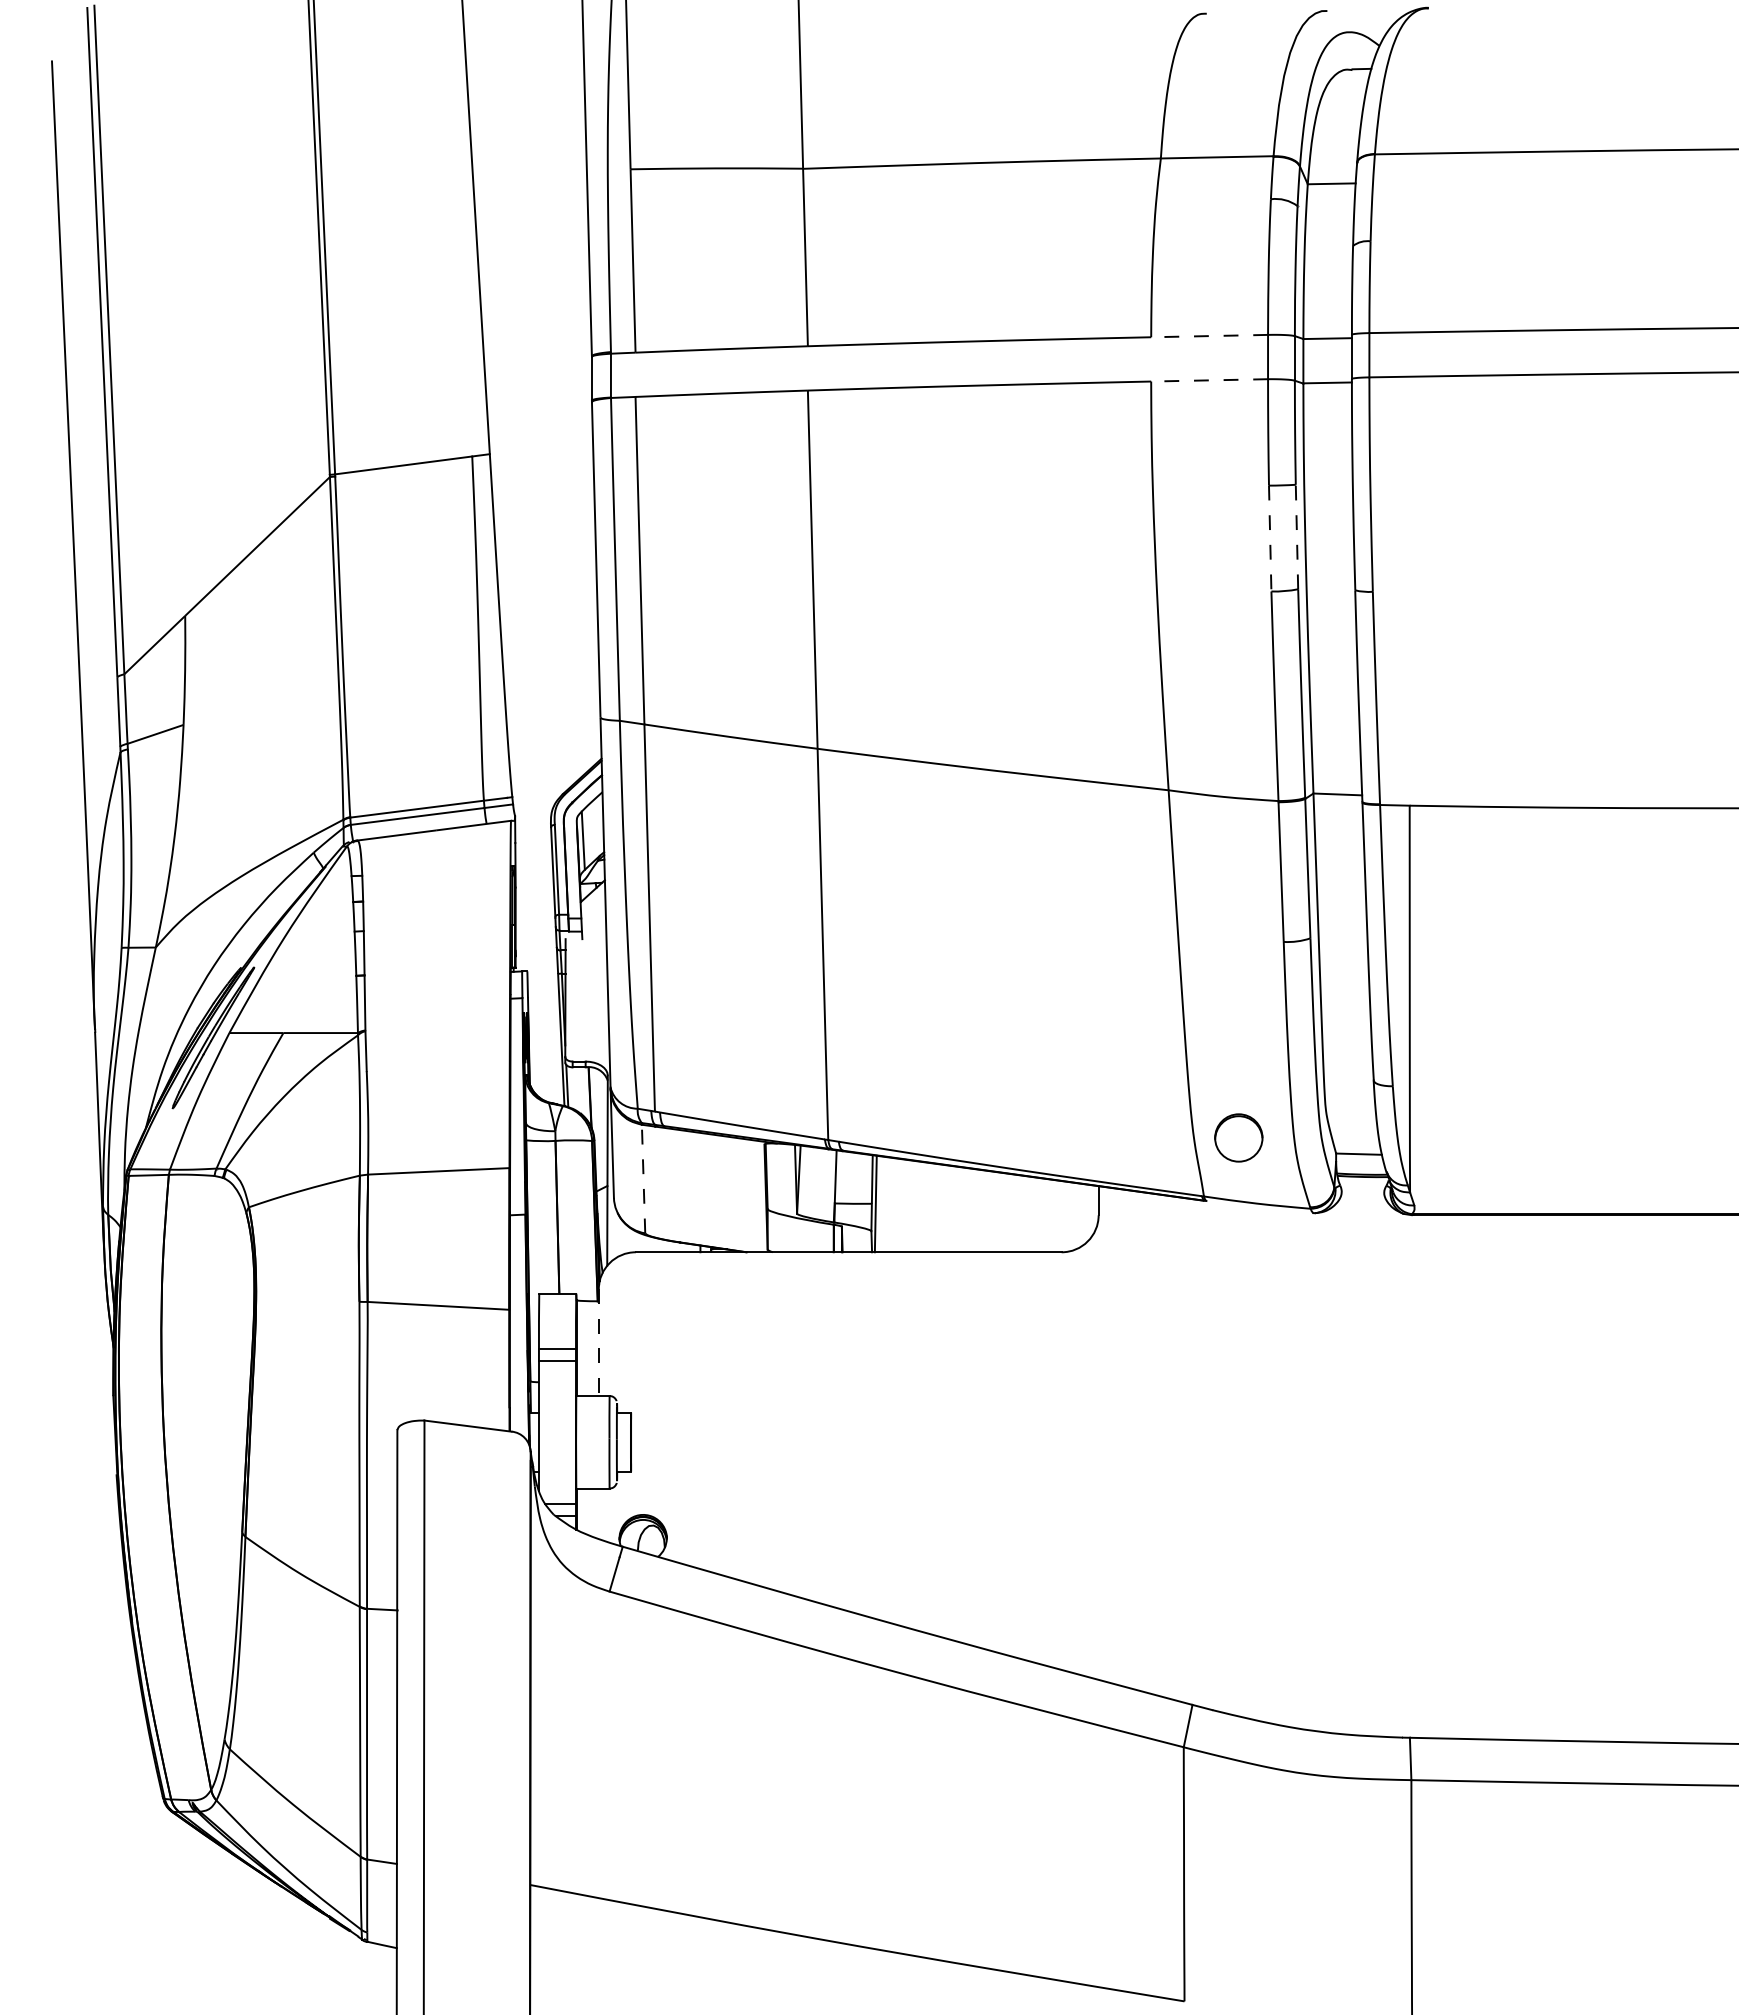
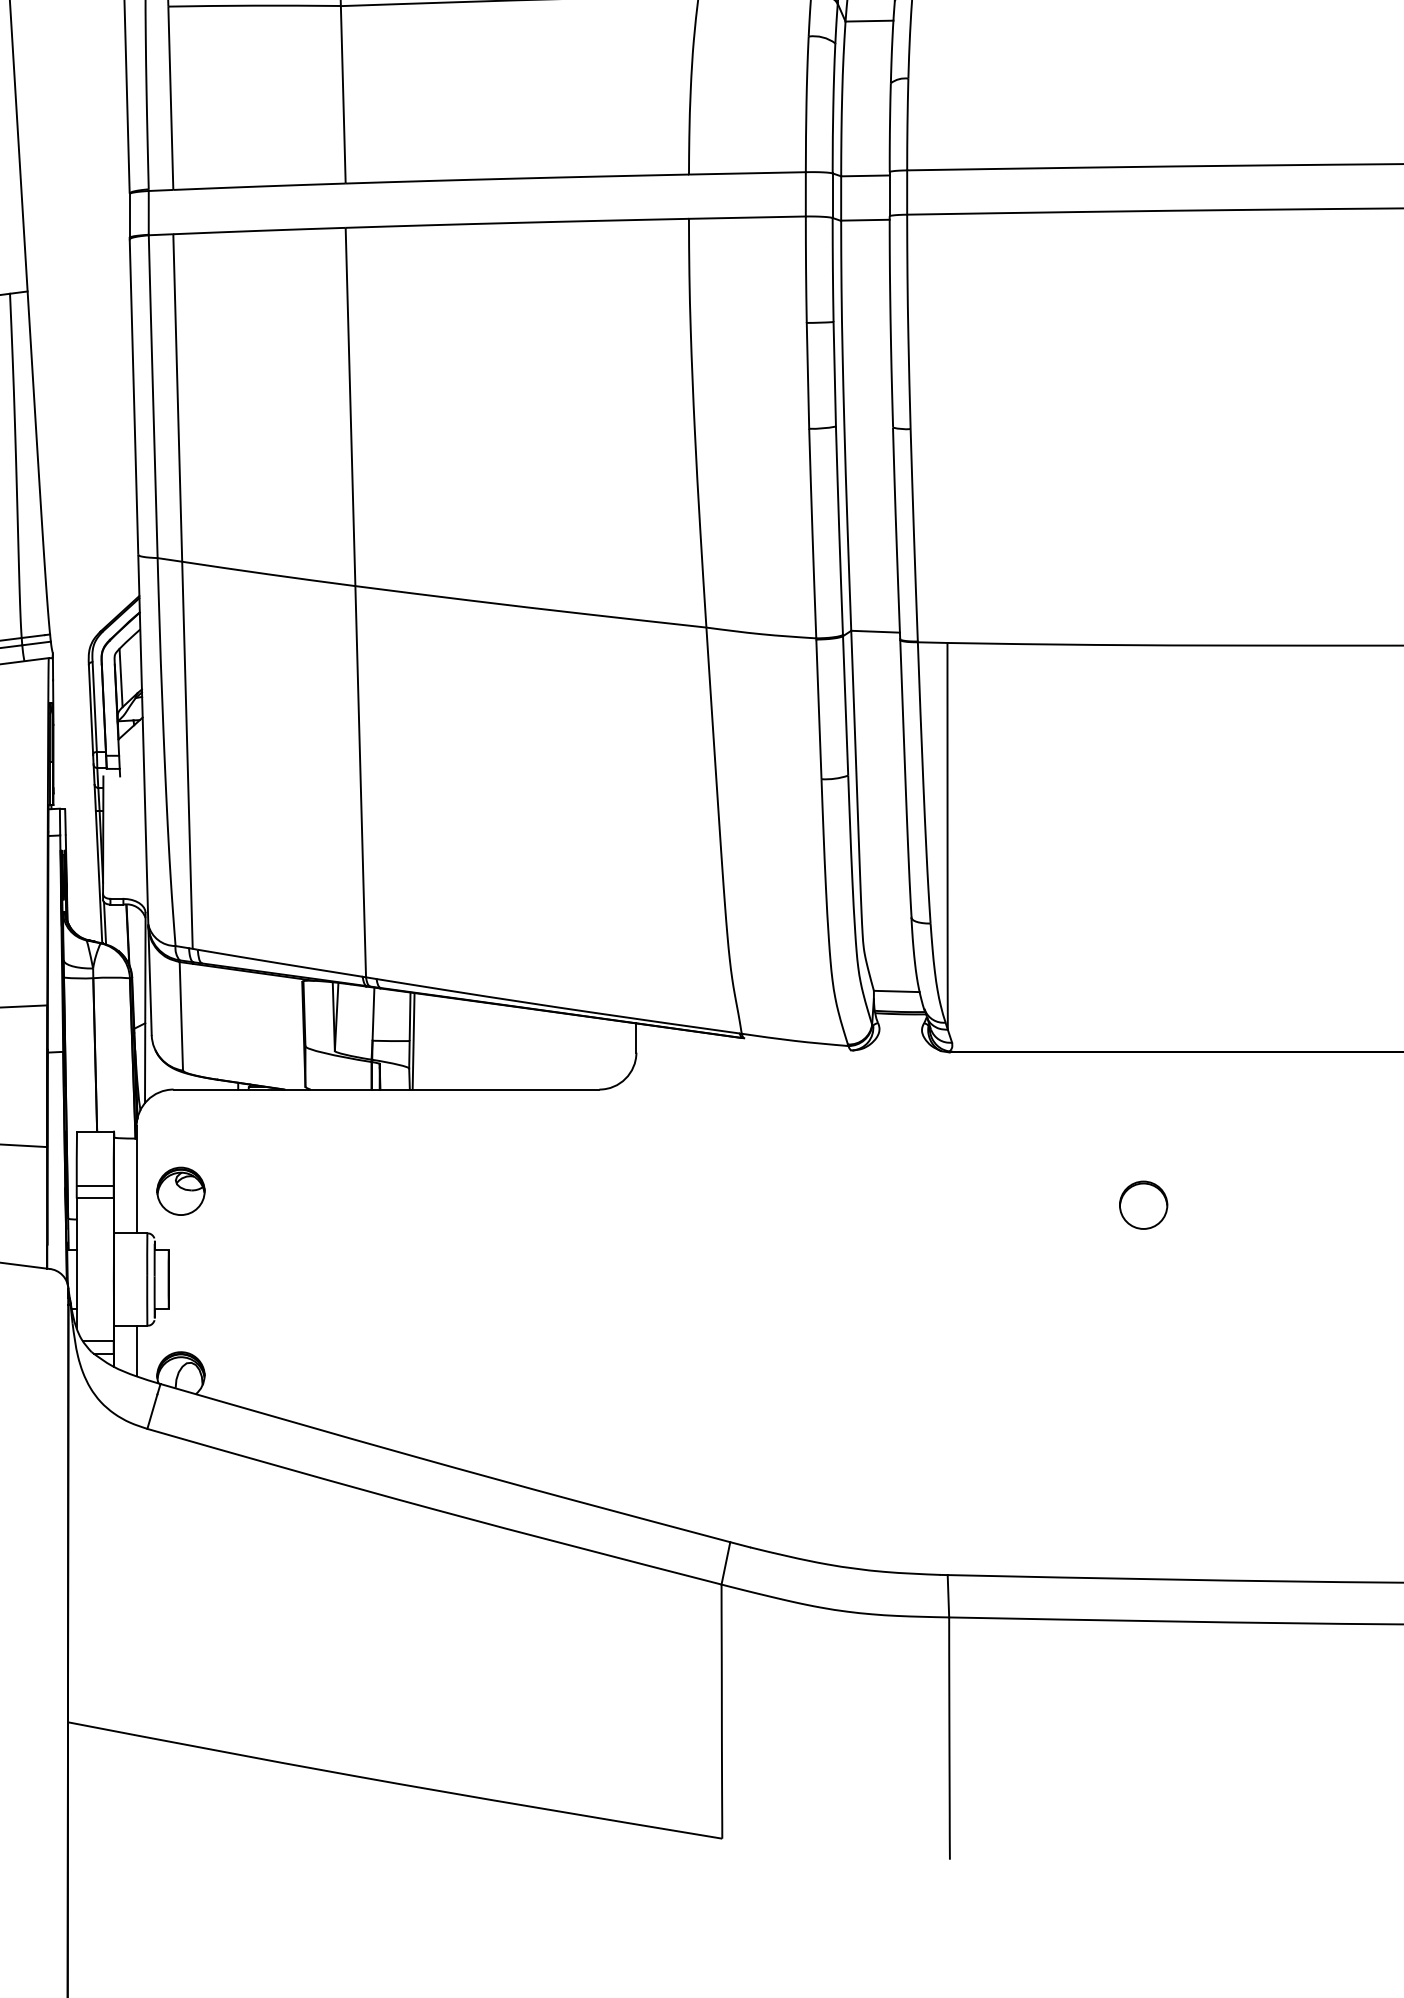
line: (1209, 336) -> (747, 173), dashed -> solid
line: (1209, 380) -> (747, 217), dashed -> solid
line: (1296, 536) -> (834, 373), dashed -> solid
line: (1270, 538) -> (808, 375), dashed -> solid
circle: (1238, 1137) -> (1143, 1204), moved
line: (643, 1178) -> (181, 1015), dashed -> solid
line: (598, 1343) -> (136, 1180), dashed -> solid
part: (642, 1353) -> (180, 1190), added
line: (598, 1513) -> (136, 1350), added

